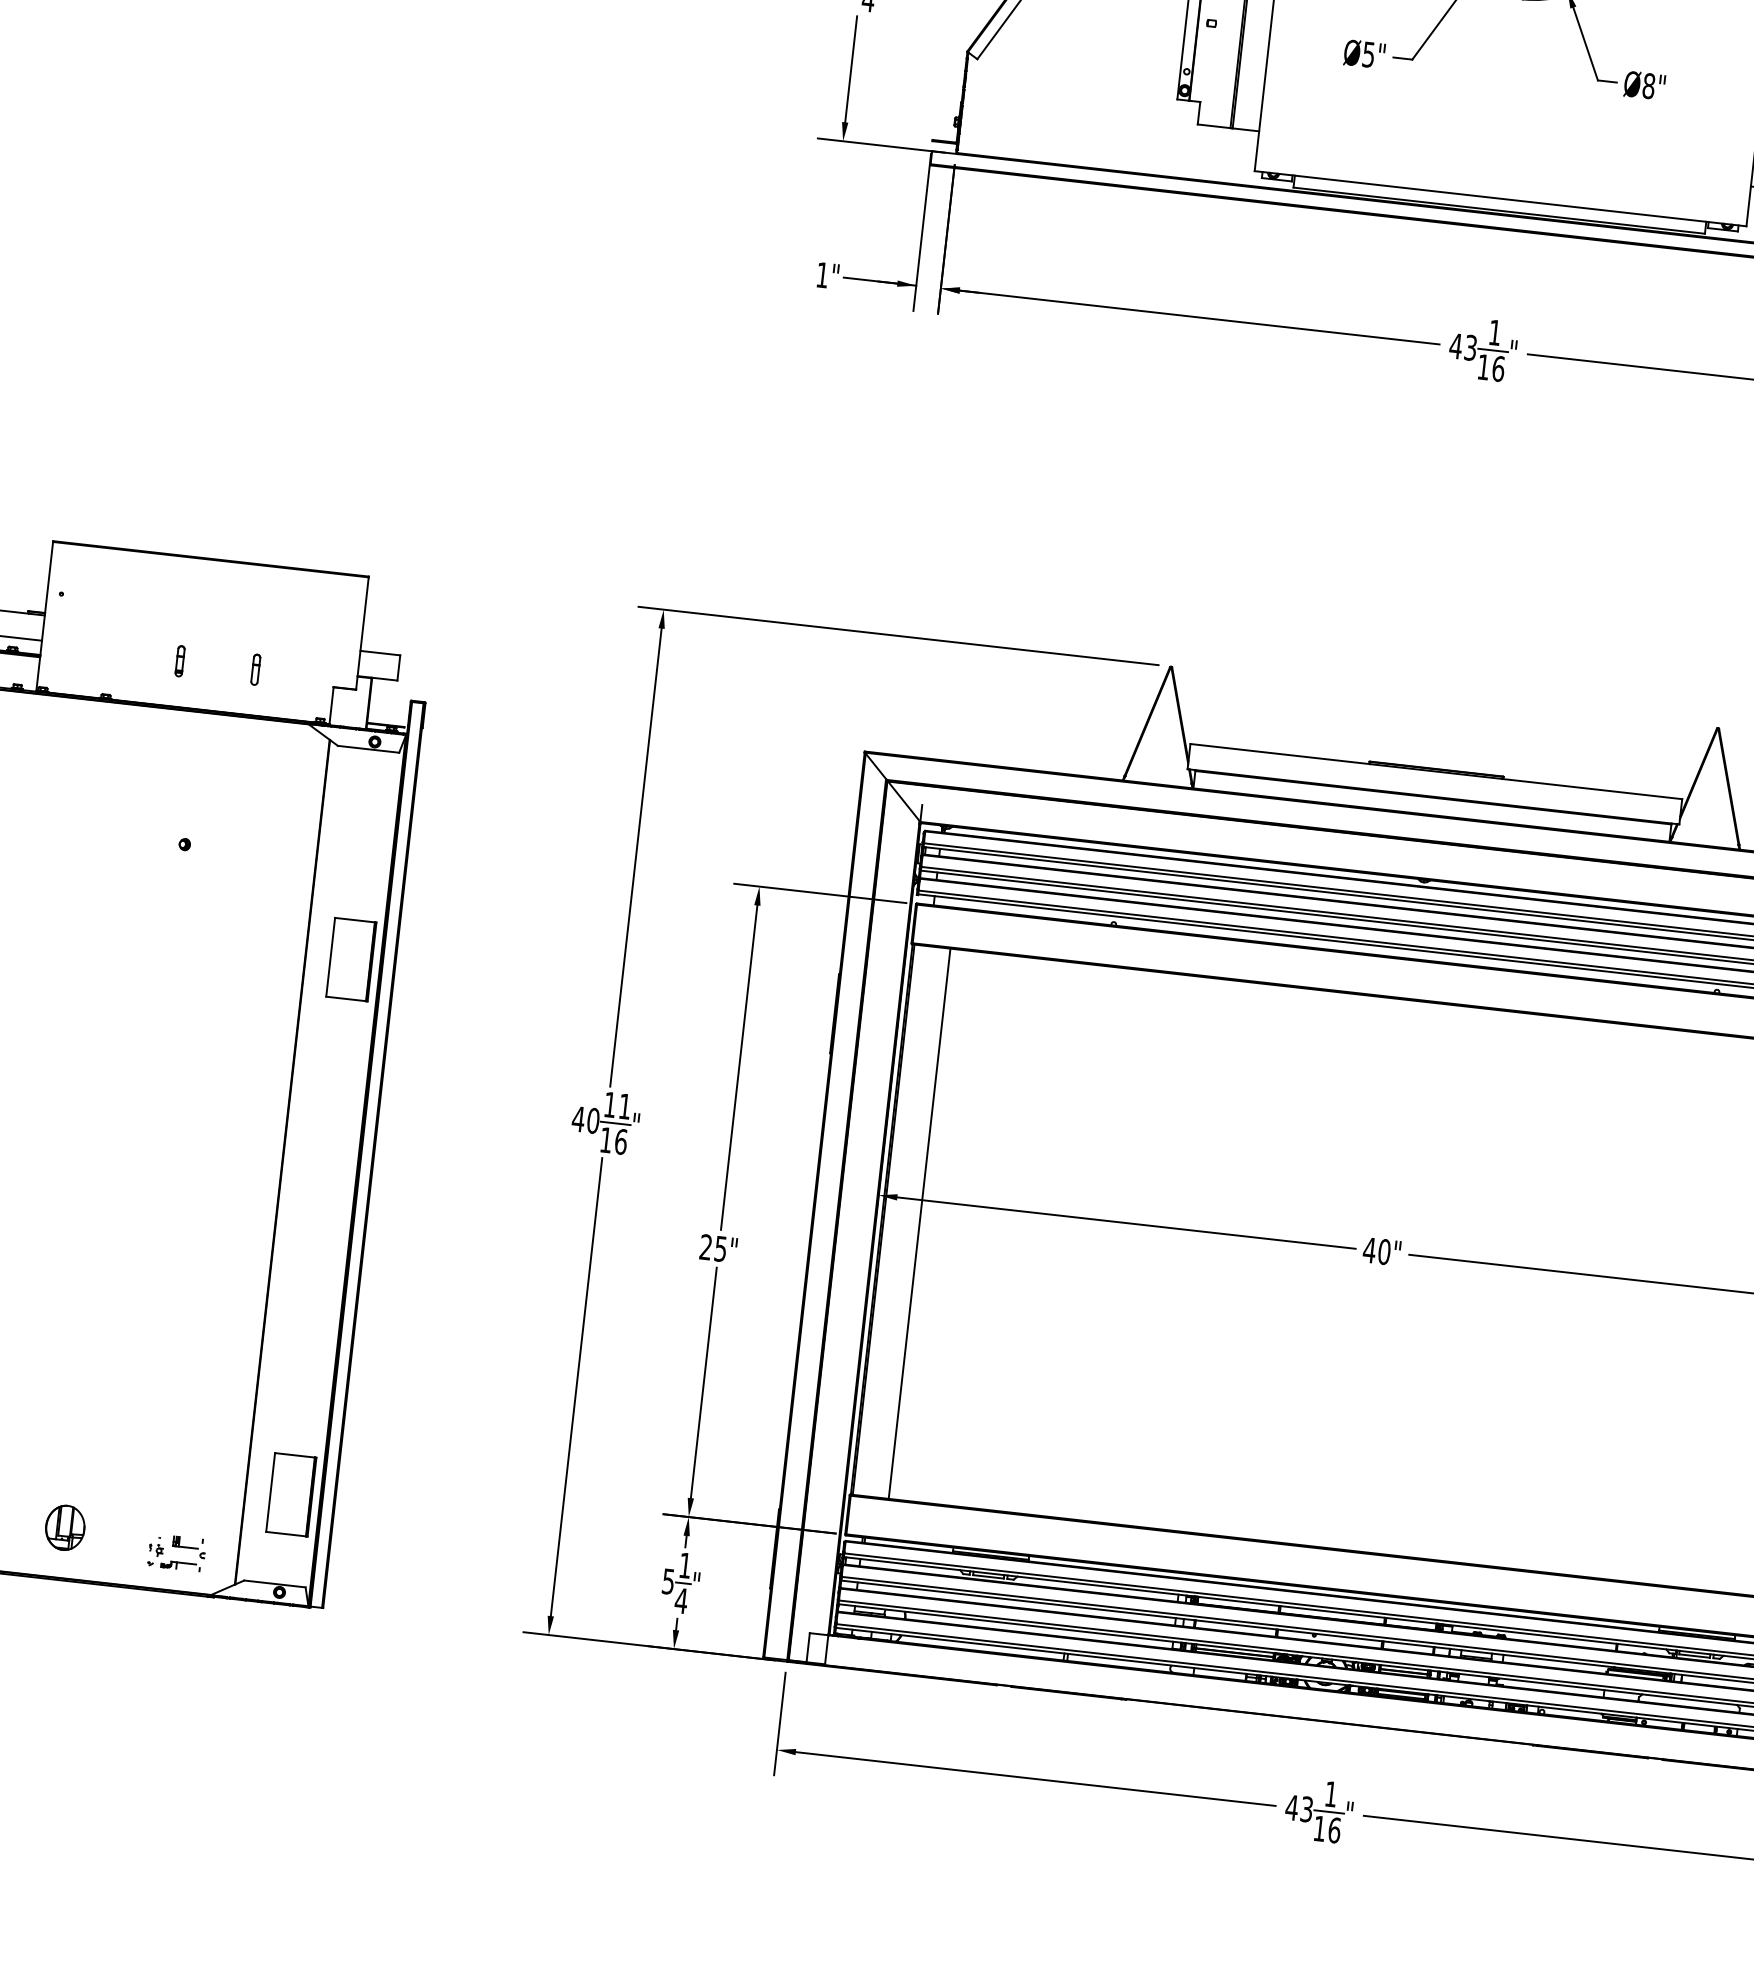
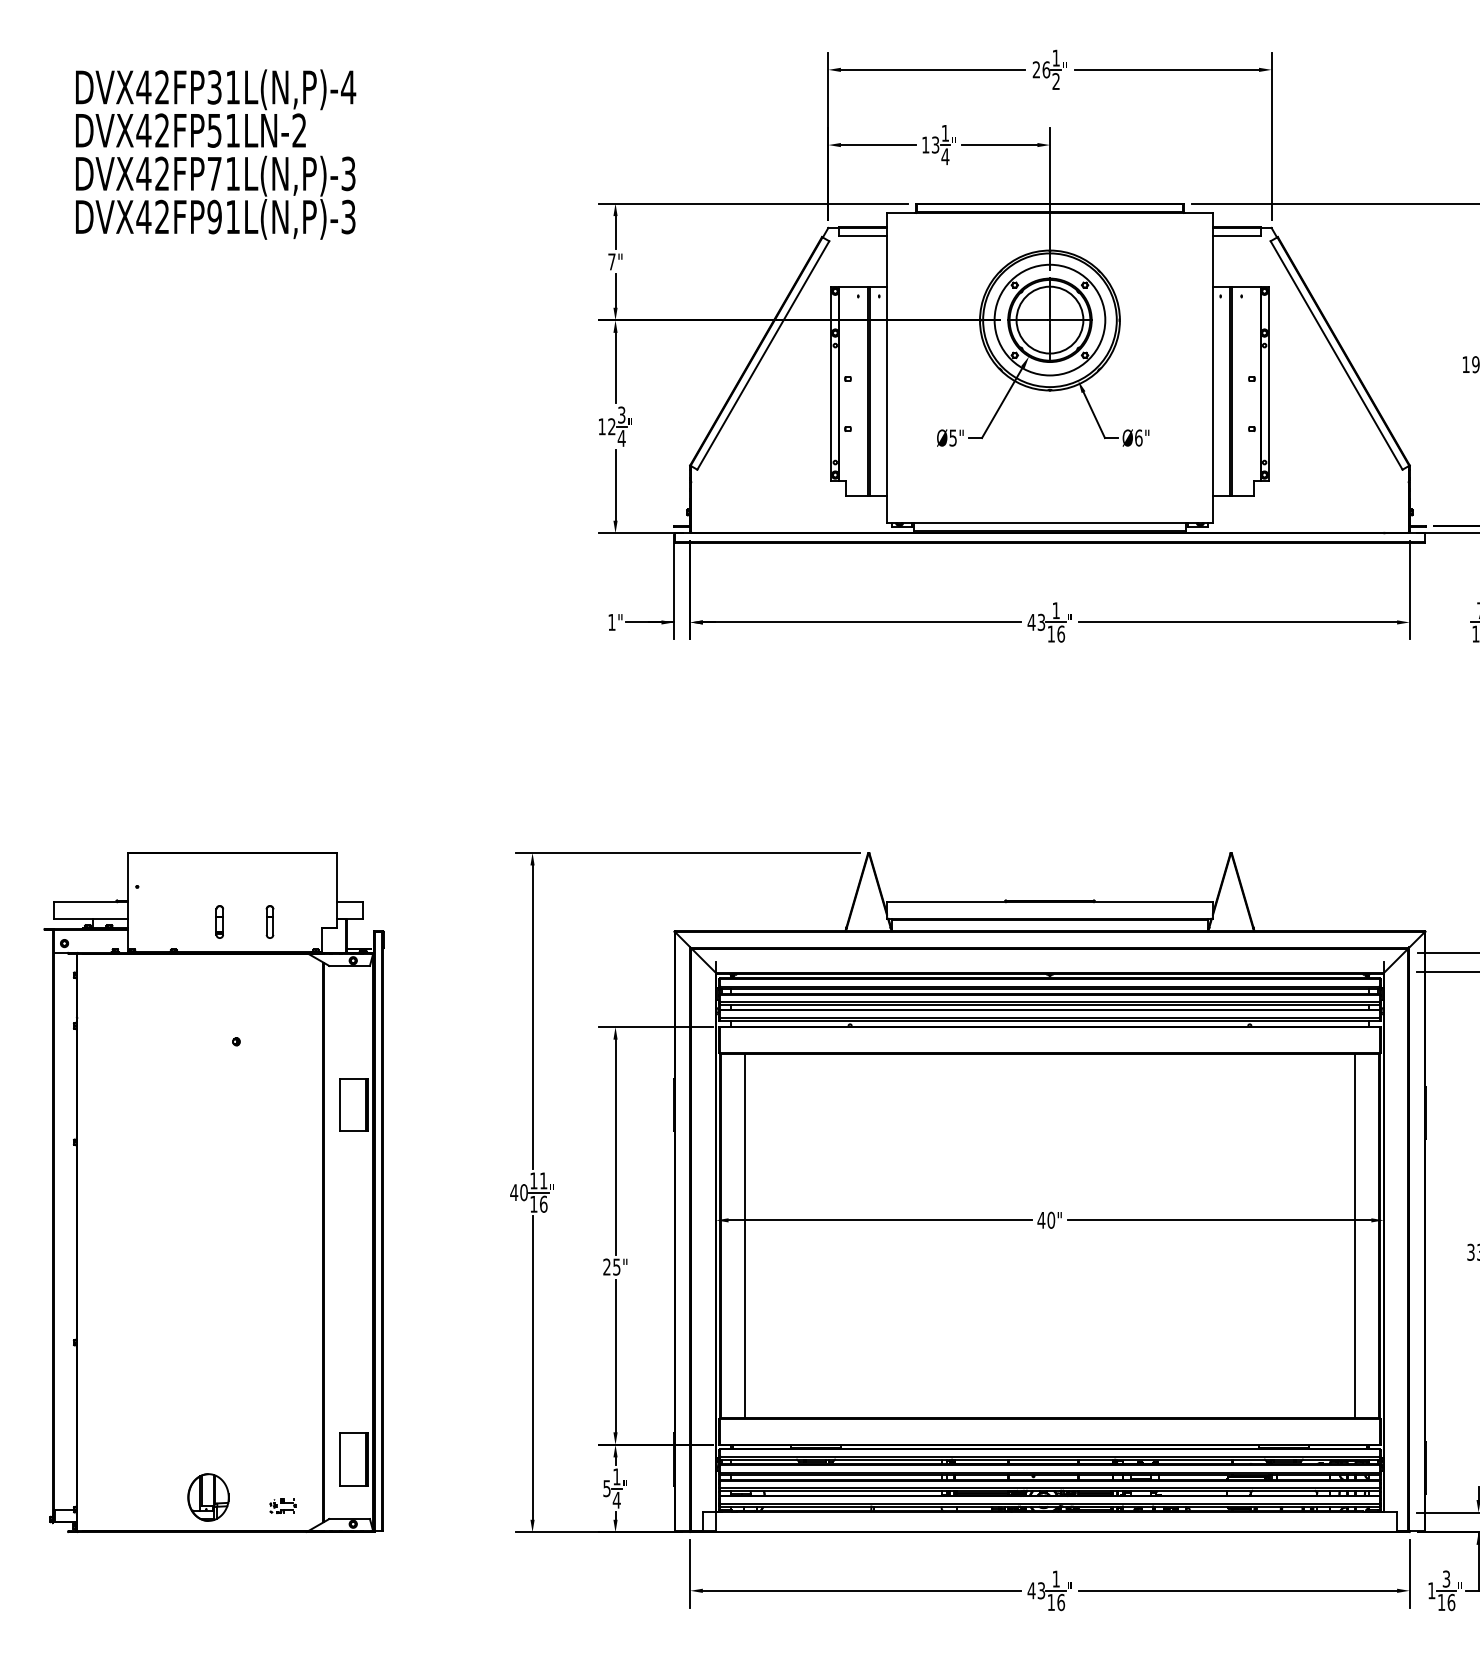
text: (1648, 85) -> (1138, 437), Ø8" -> Ø6"
part: (179, 661) -> (219, 922), size x1.6
part: (254, 670) -> (269, 922), size x1.6
part: (64, 1527) -> (207, 1497), size x1.6
part: (175, 1552) -> (282, 1505), size x0.7

